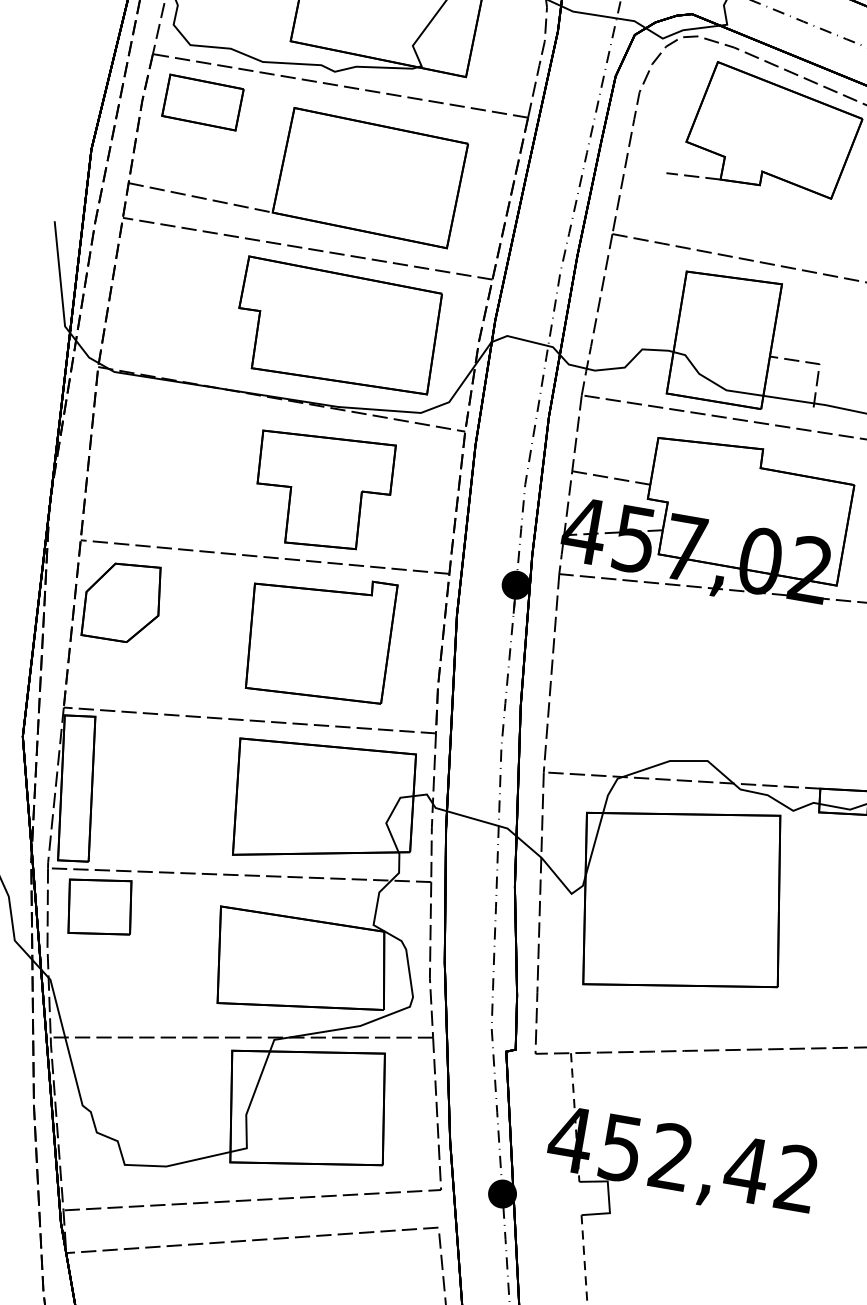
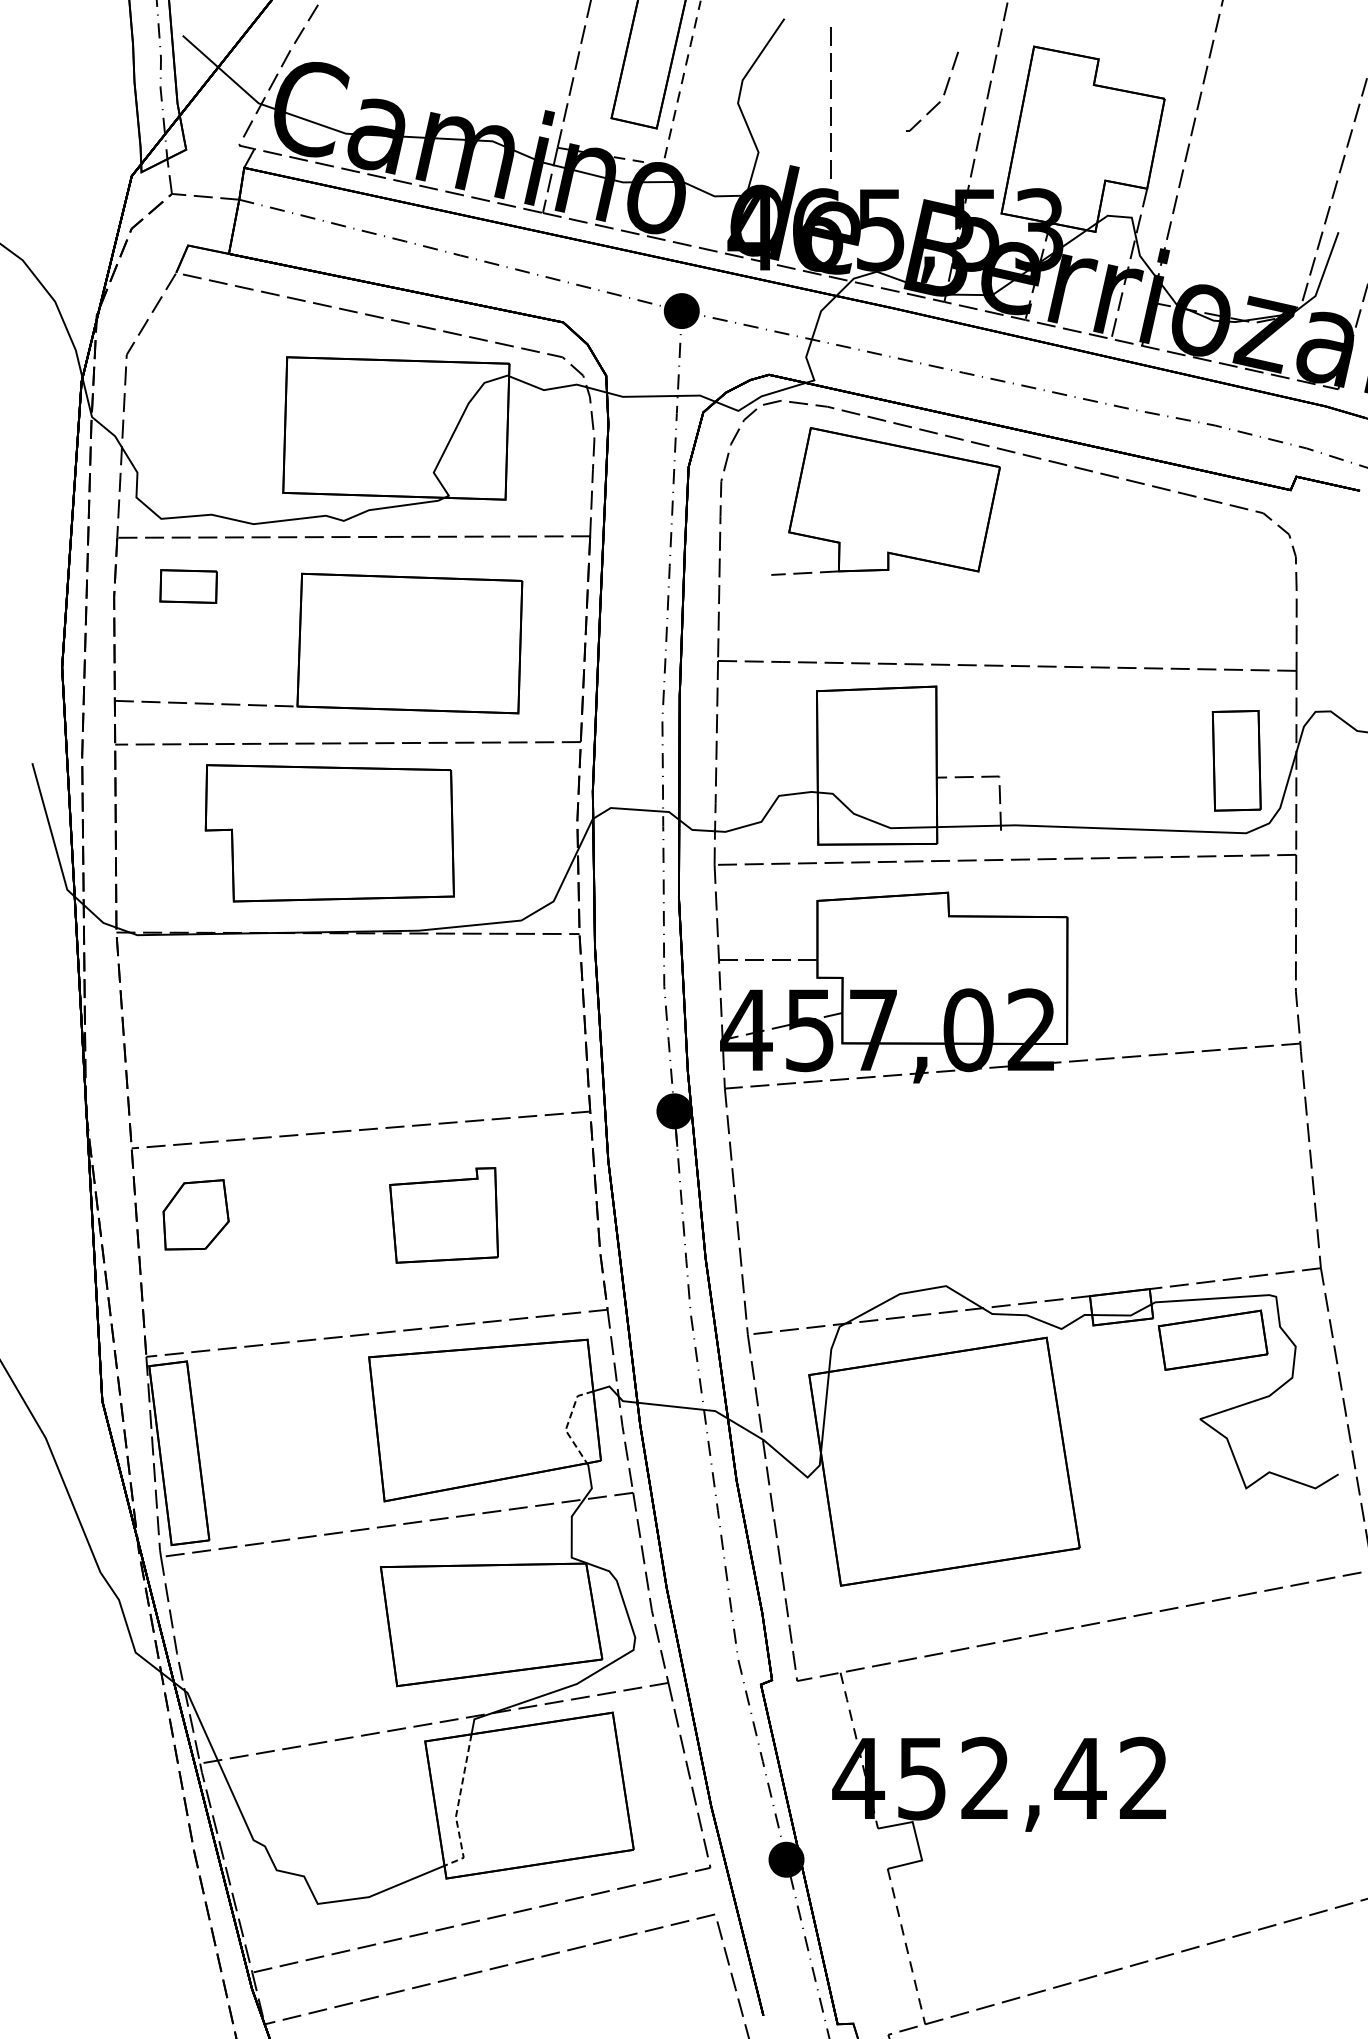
part: (202, 102) -> (188, 586), size x0.6
part: (337, 327) -> (329, 833), moved
part: (321, 490) -> (416, 1036), removed
part: (122, 601) -> (195, 1214), size x0.7
part: (318, 636) -> (443, 1215), size x0.6
line: (388, 818) -> (567, 1423), solid -> dashed
part: (99, 907) -> (232, 1593), removed
line: (248, 1107) -> (457, 1807), solid -> dashed

